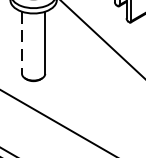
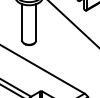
line: (22, 44) -> (22, 23), dashed -> solid

